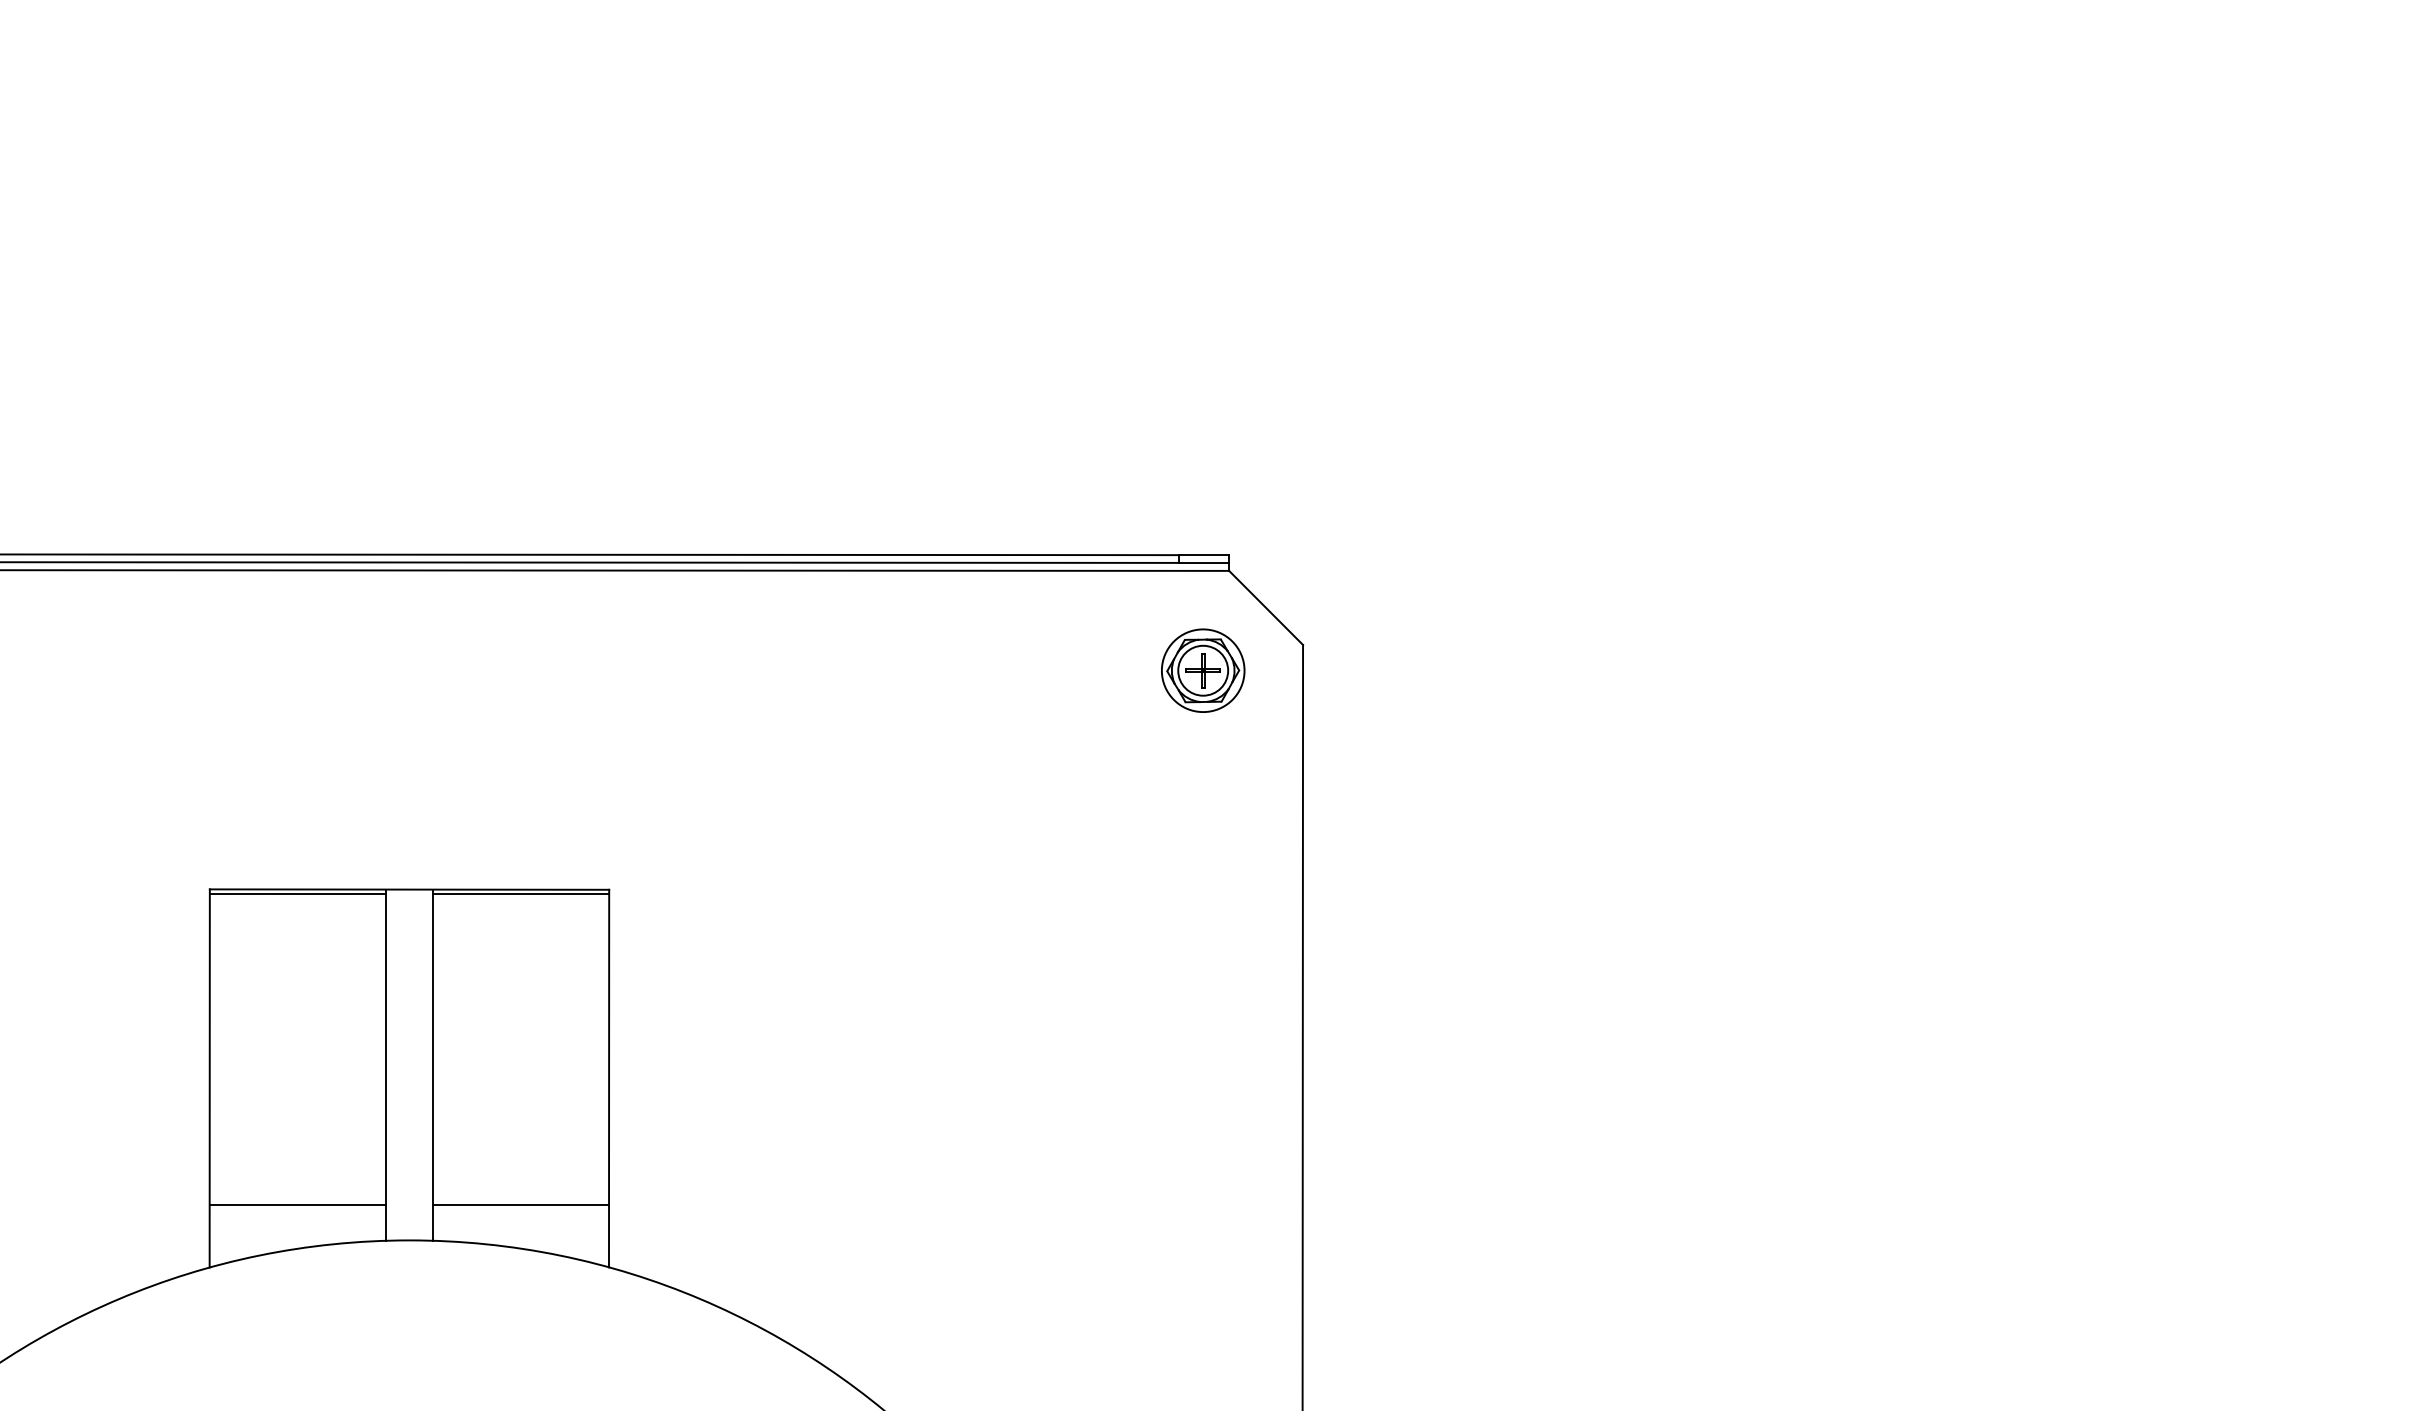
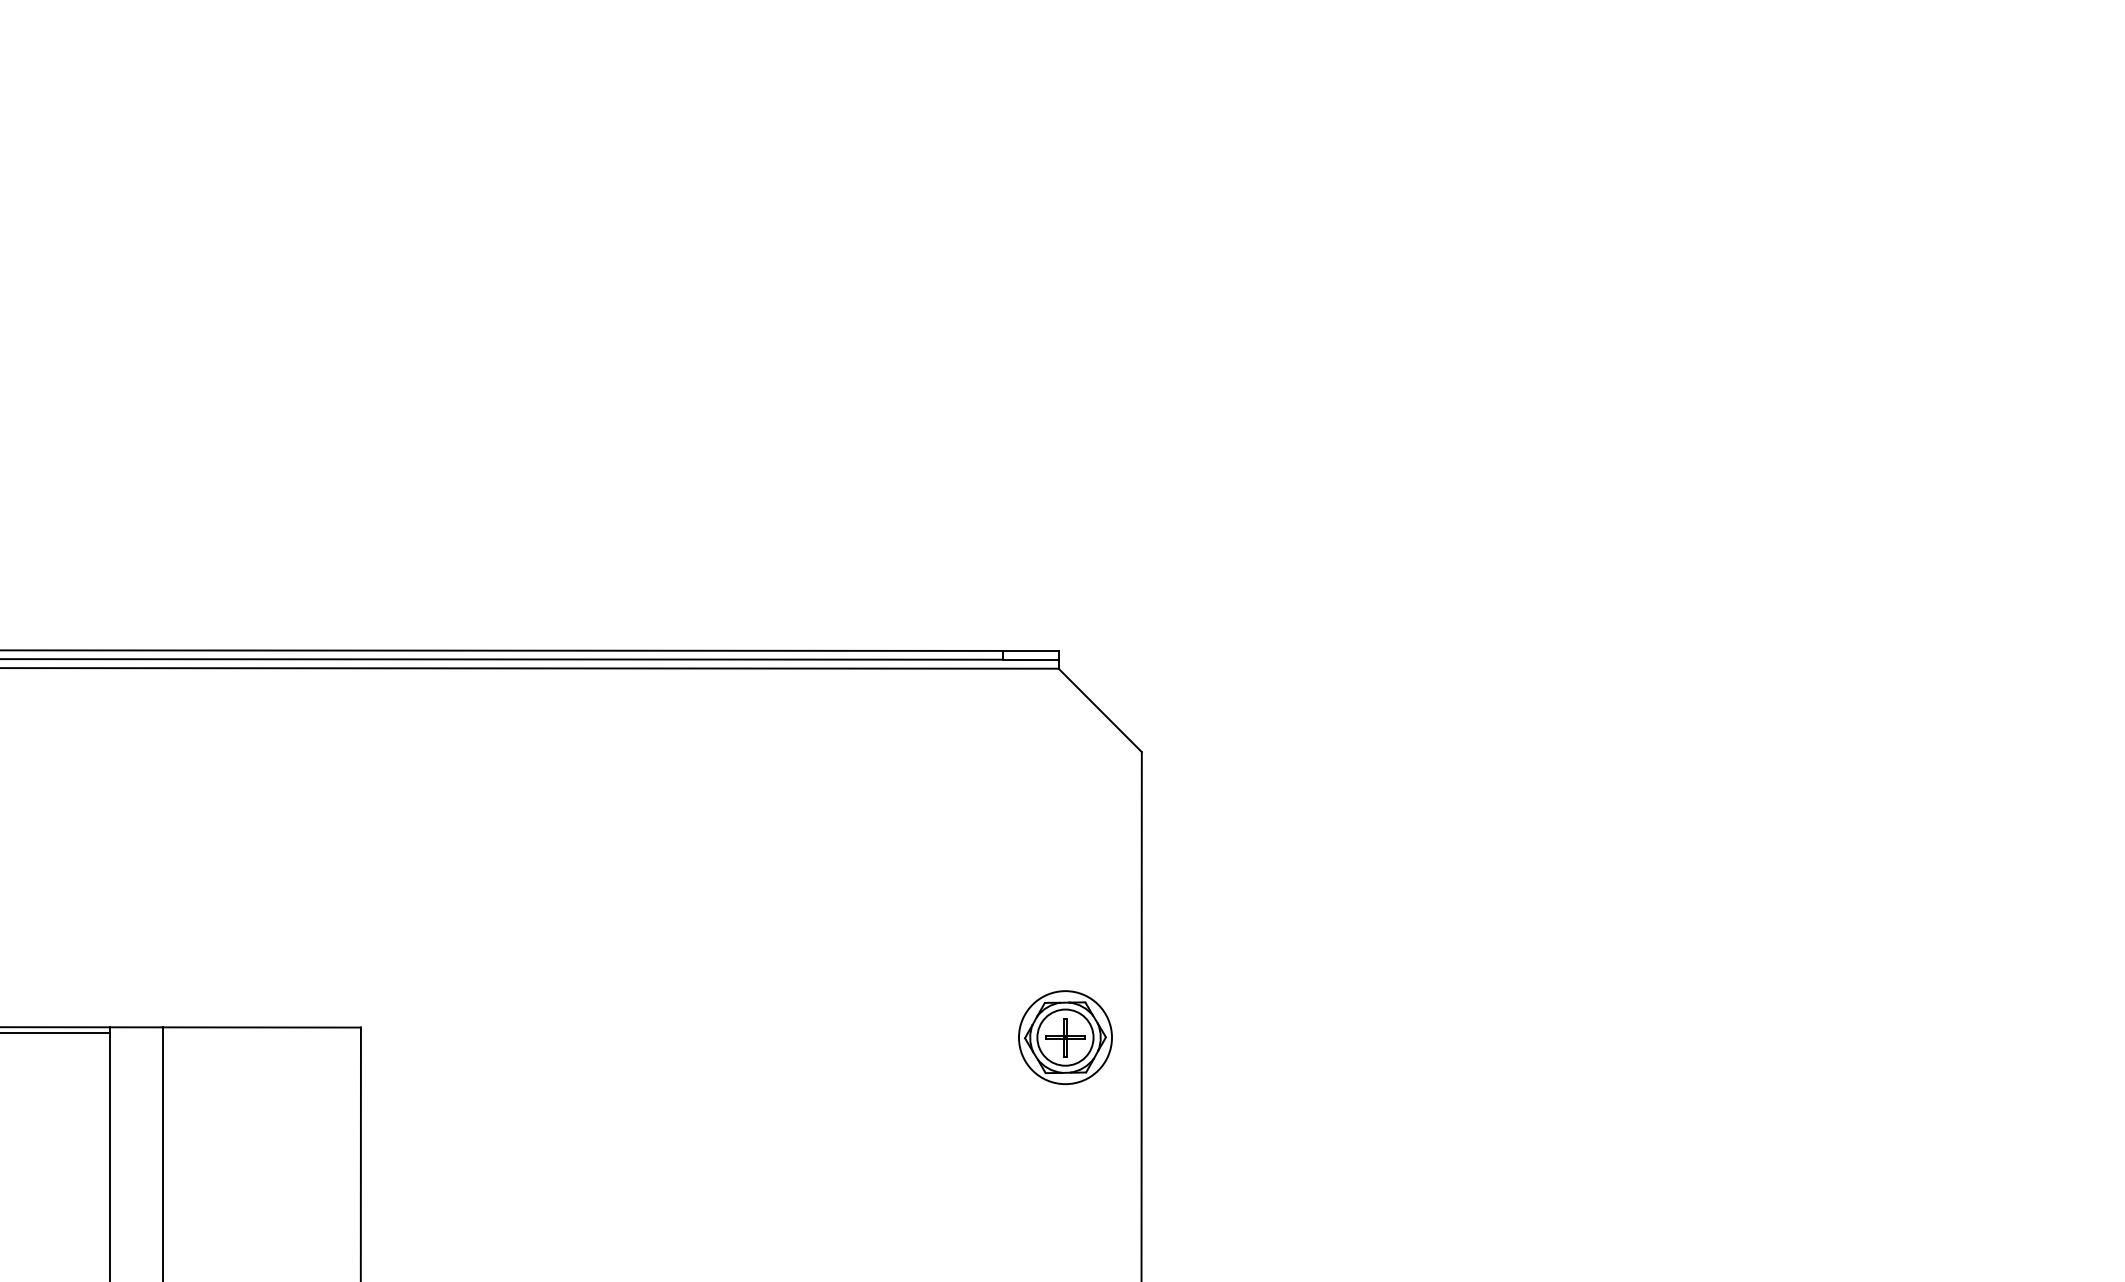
part: (1203, 670) -> (1065, 1037), moved
line: (521, 894) -> (262, 1032), removed

